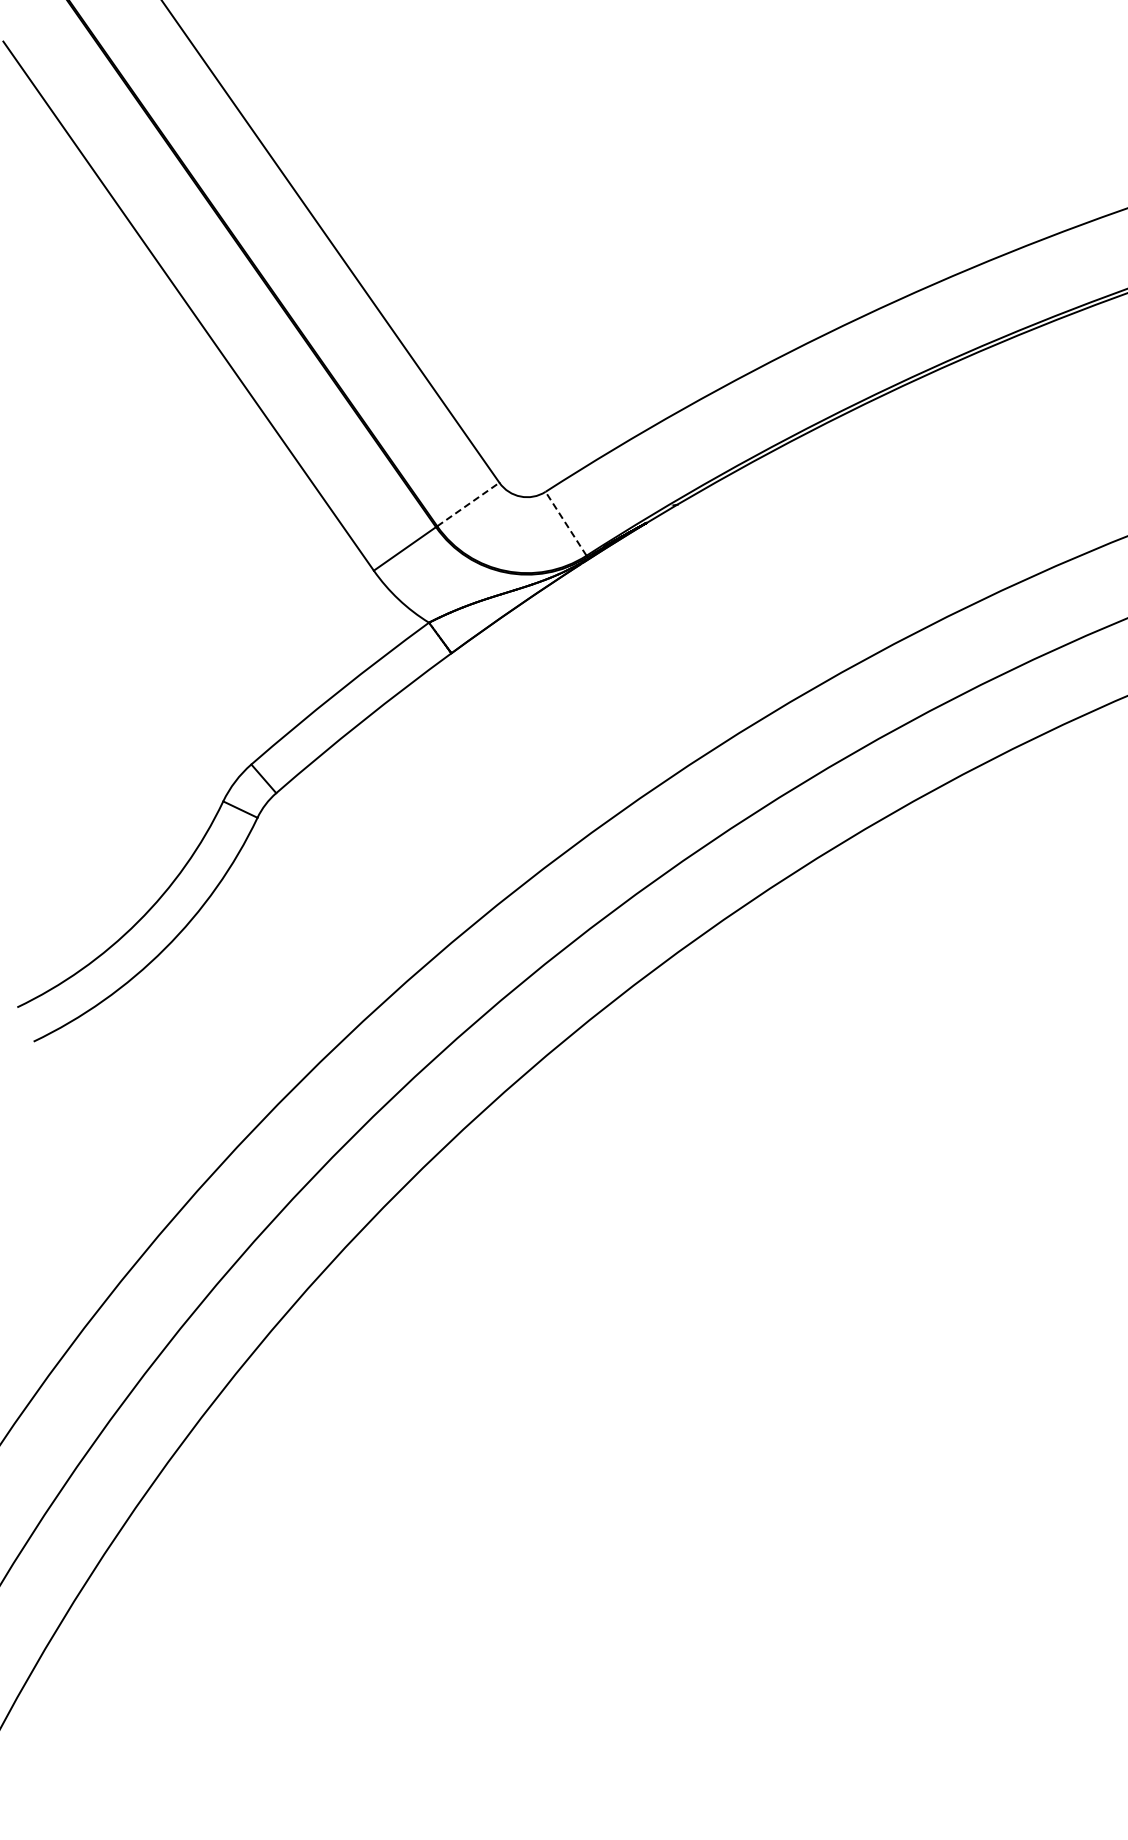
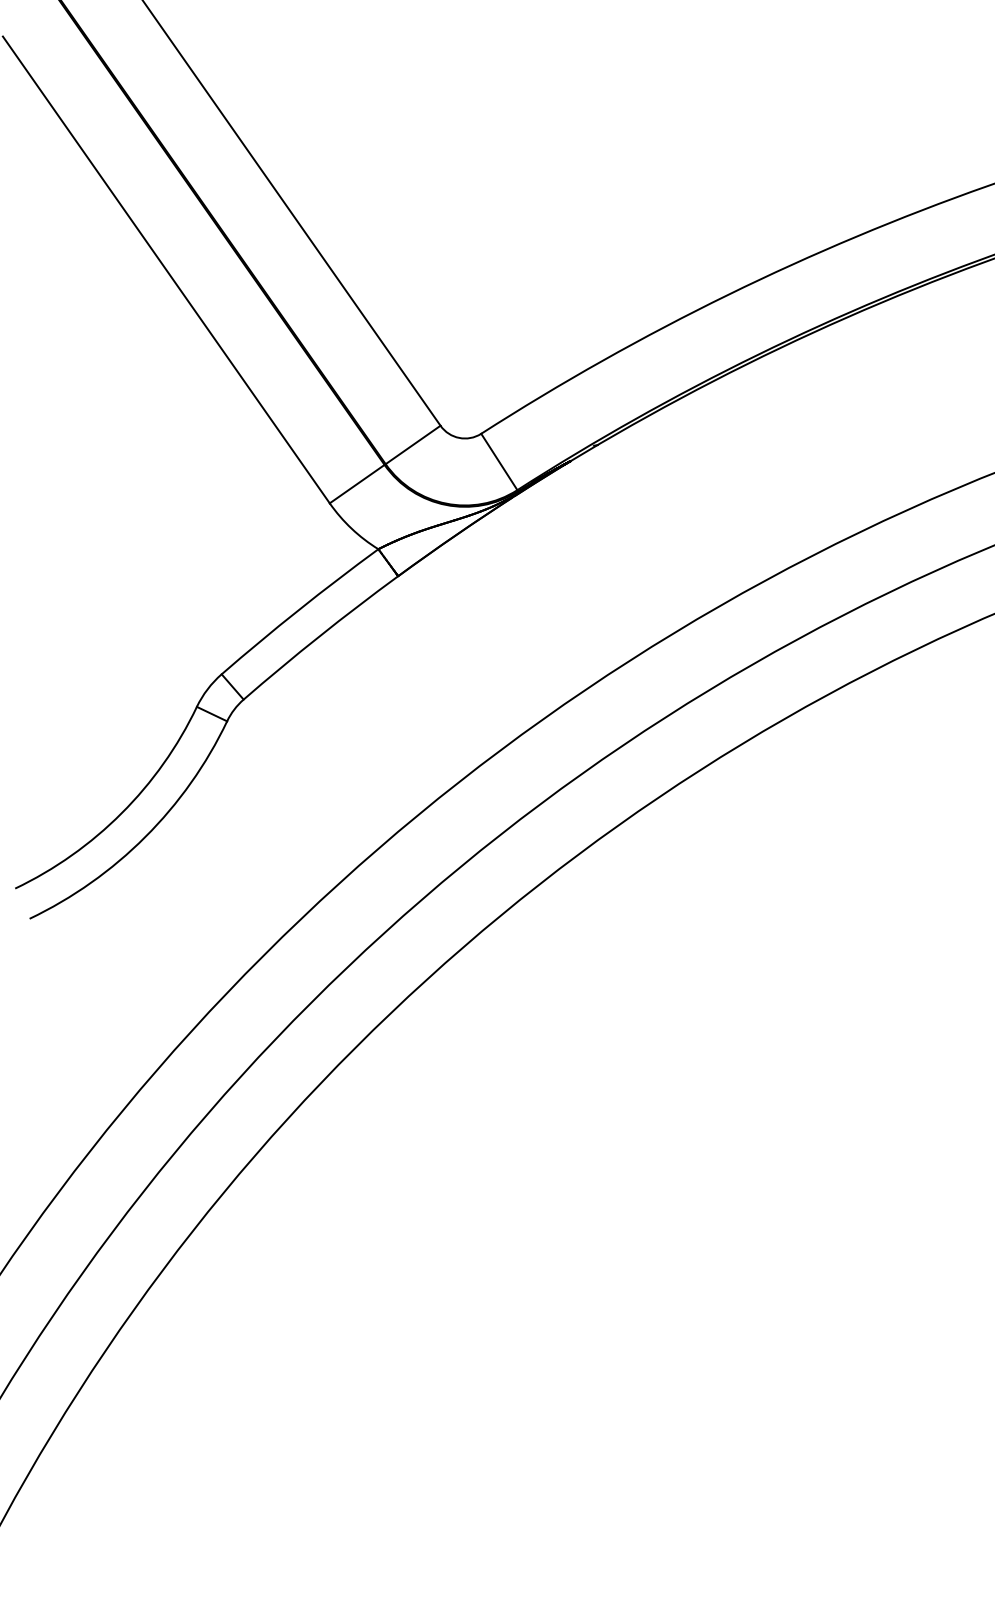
line: (468, 504) -> (413, 444), dashed -> solid
line: (566, 523) -> (499, 461), dashed -> solid

